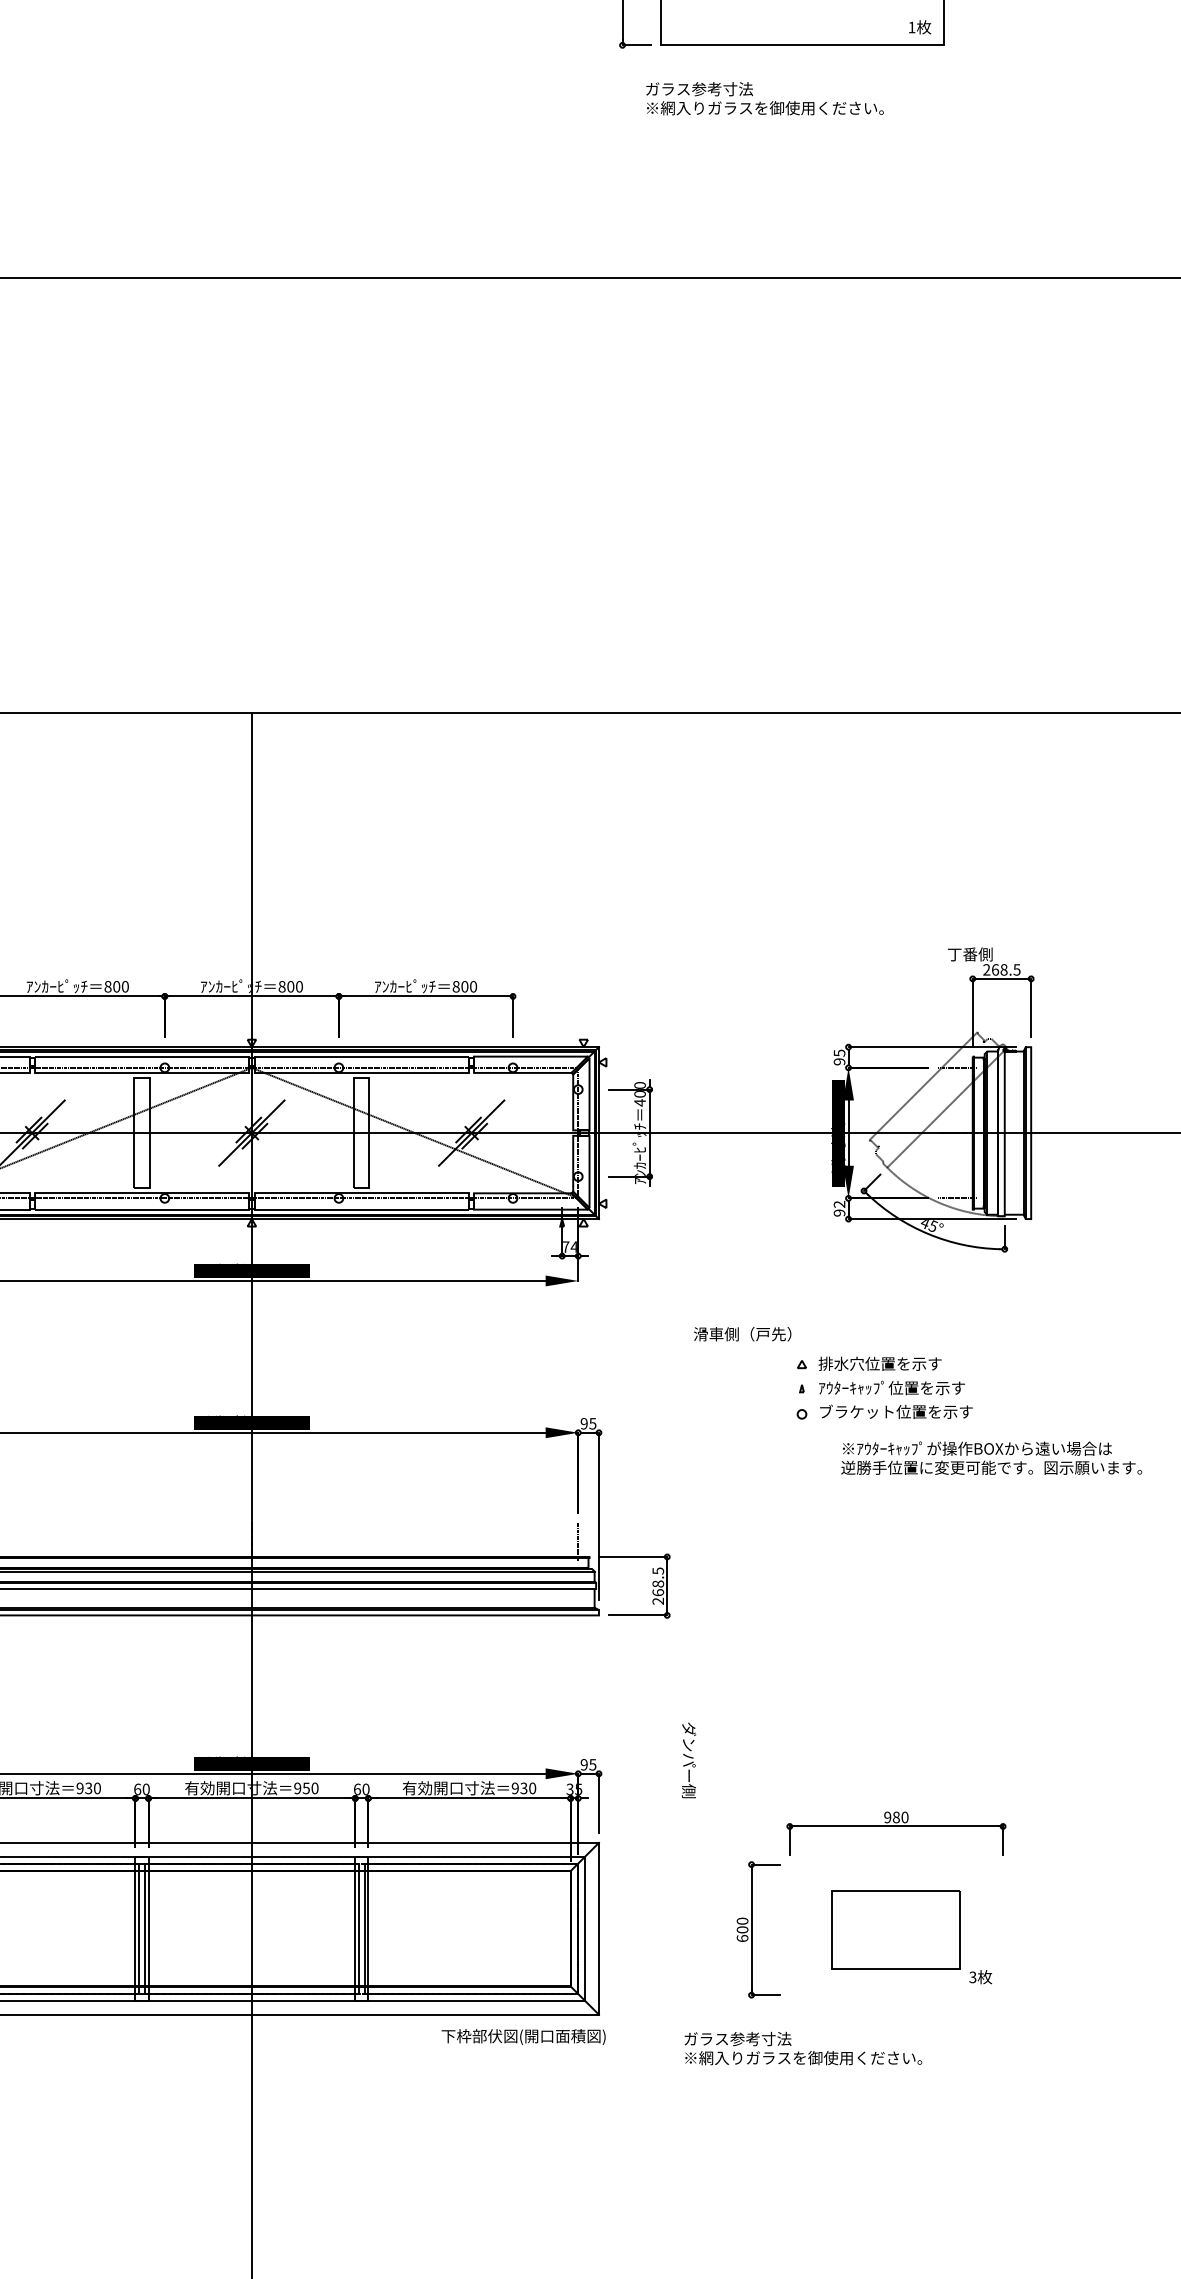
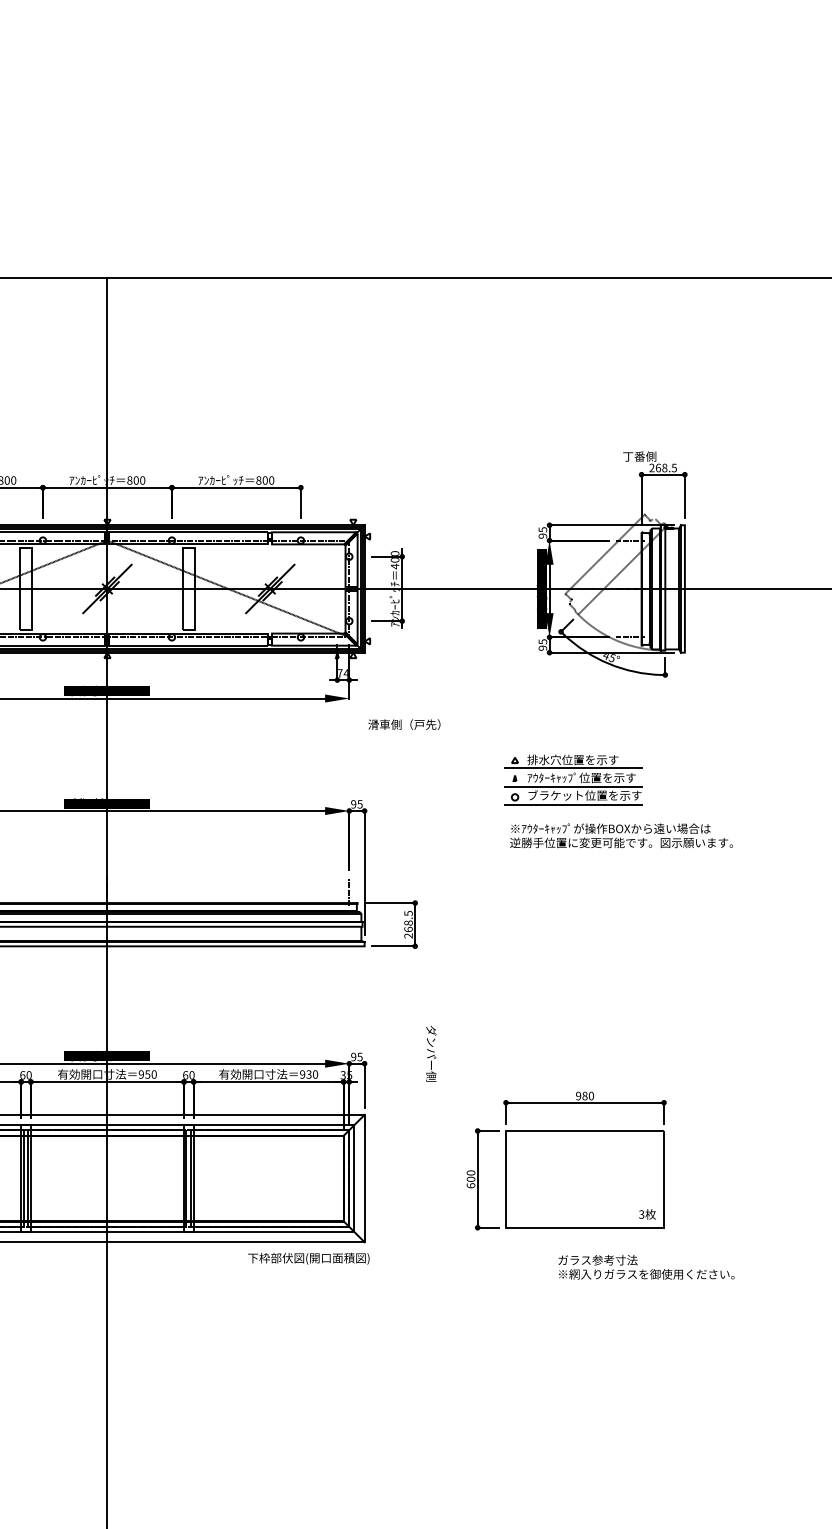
text: (839, 1203) -> (542, 641), 92 -> 95
text: (742, 1334) -> (404, 724), moved
line: (880, 1374) -> (573, 767), added
line: (880, 1400) -> (573, 787), added
line: (880, 1424) -> (573, 804), added
text: (991, 1457) -> (621, 835), moved
part: (896, 1929) -> (585, 1179), size x1.67
text: (803, 2048) -> (646, 1267), moved

